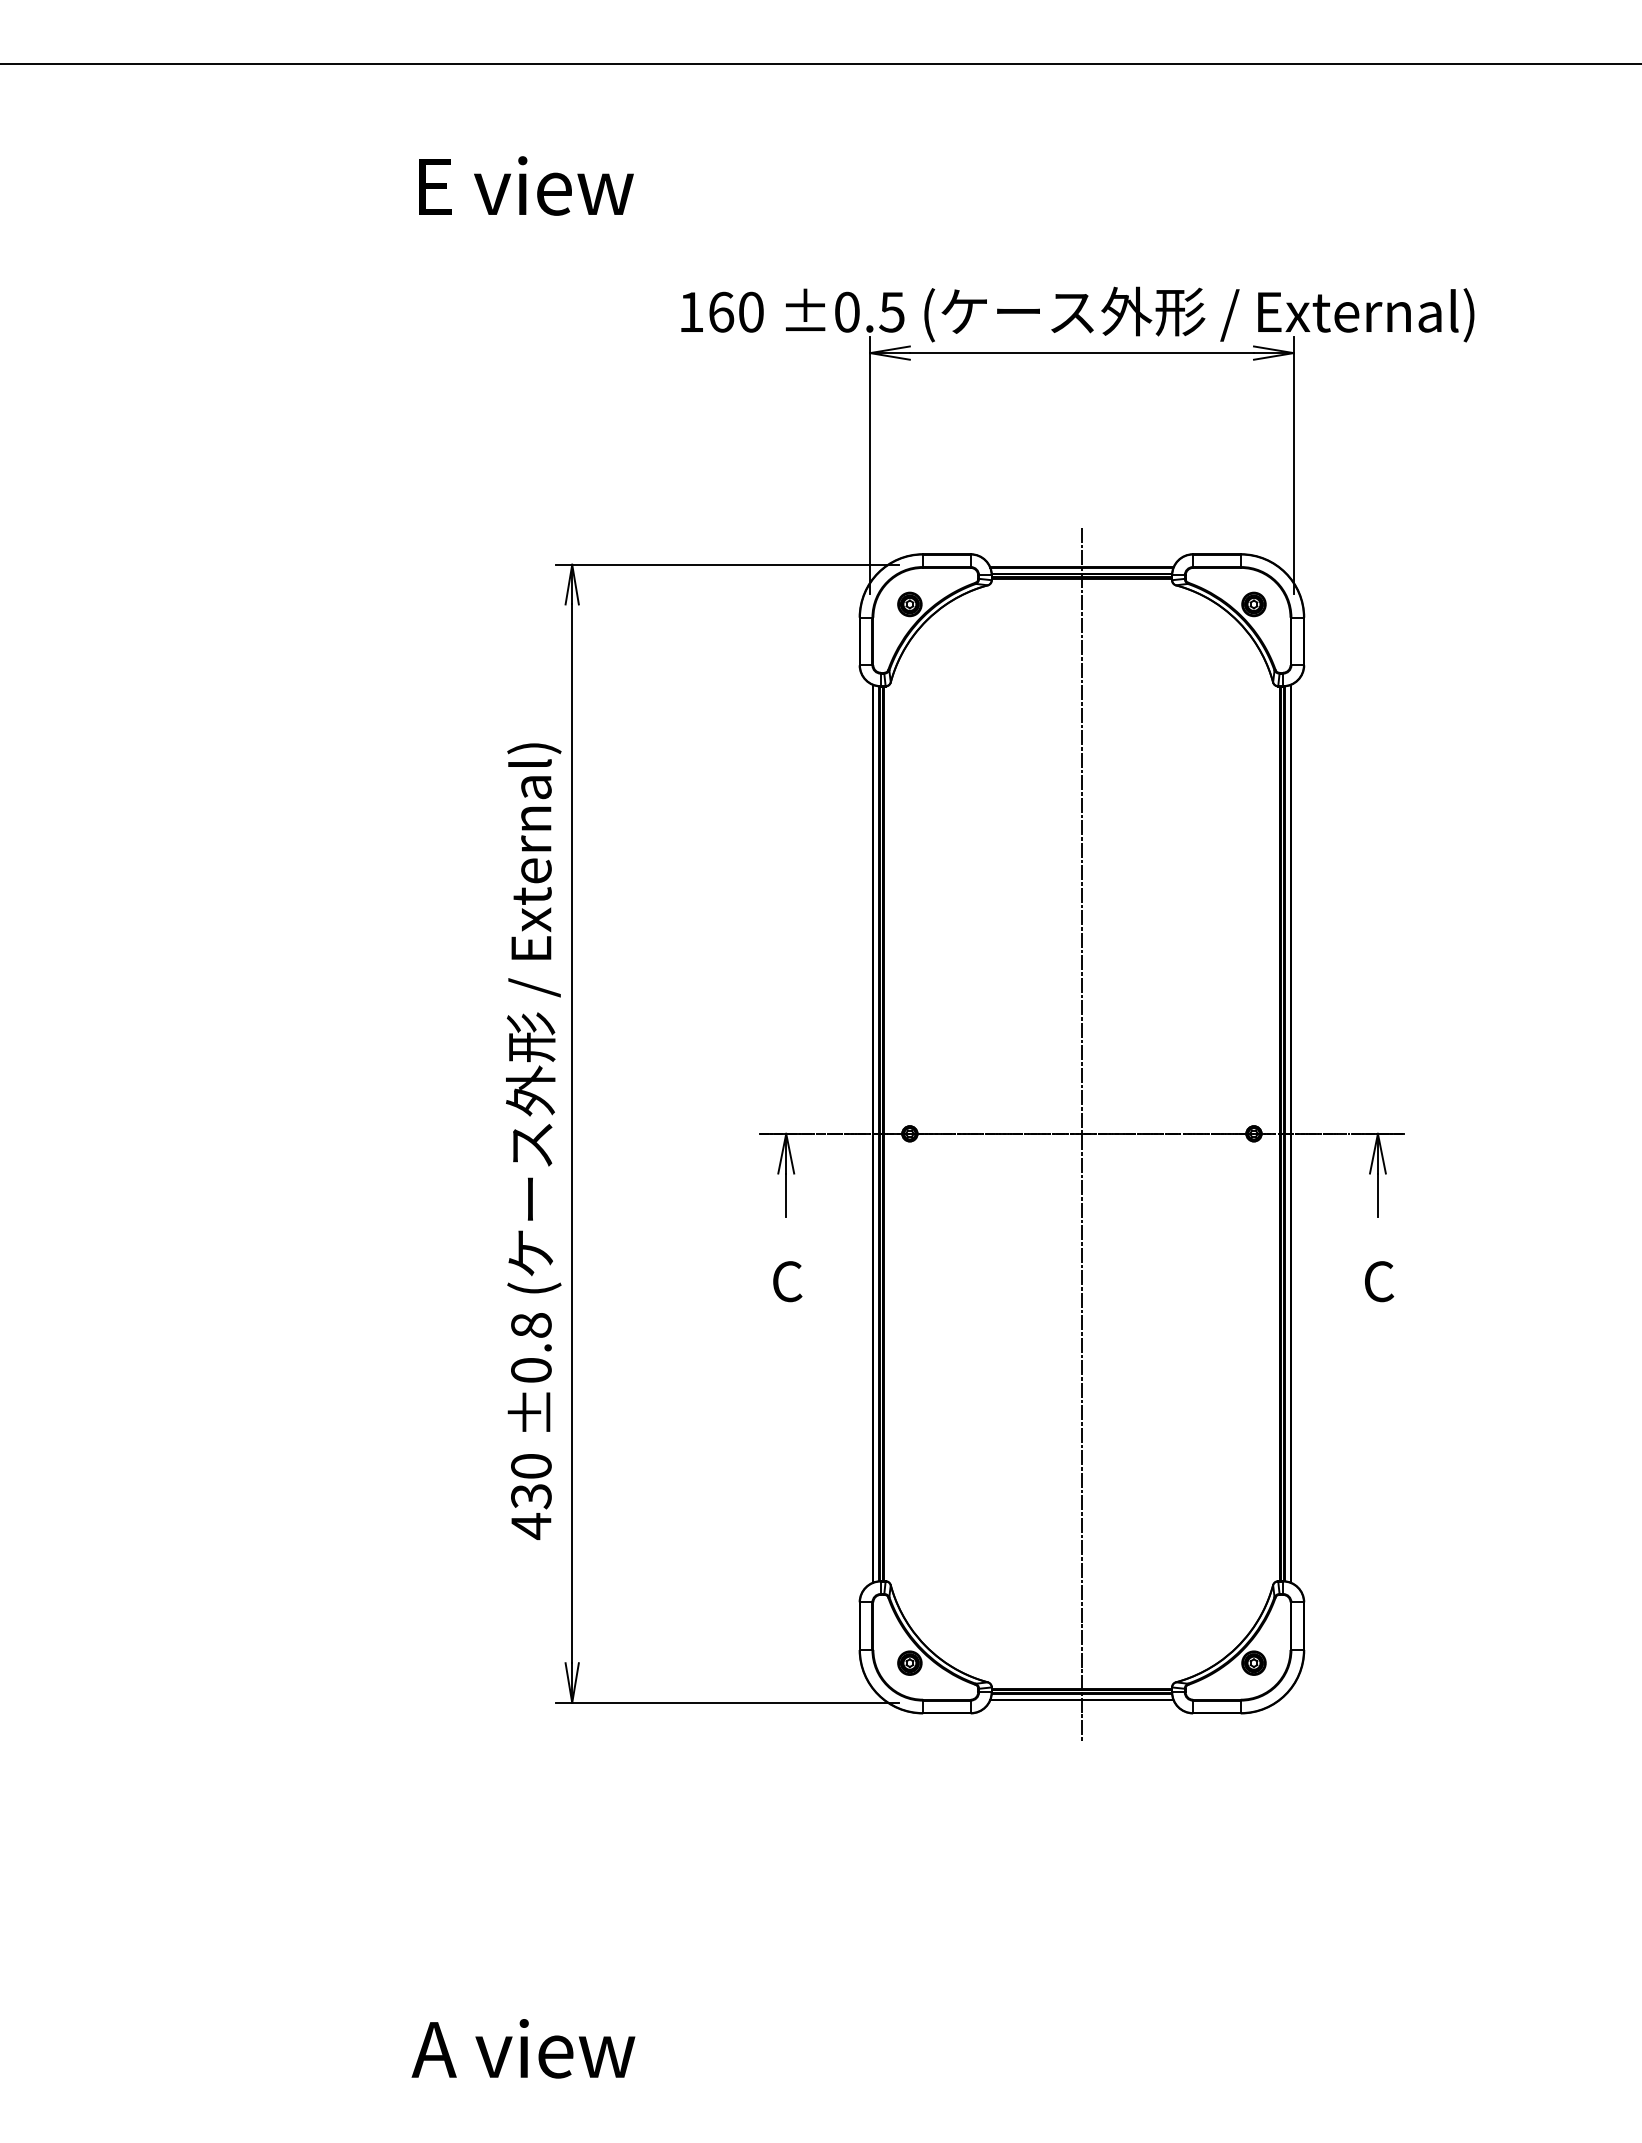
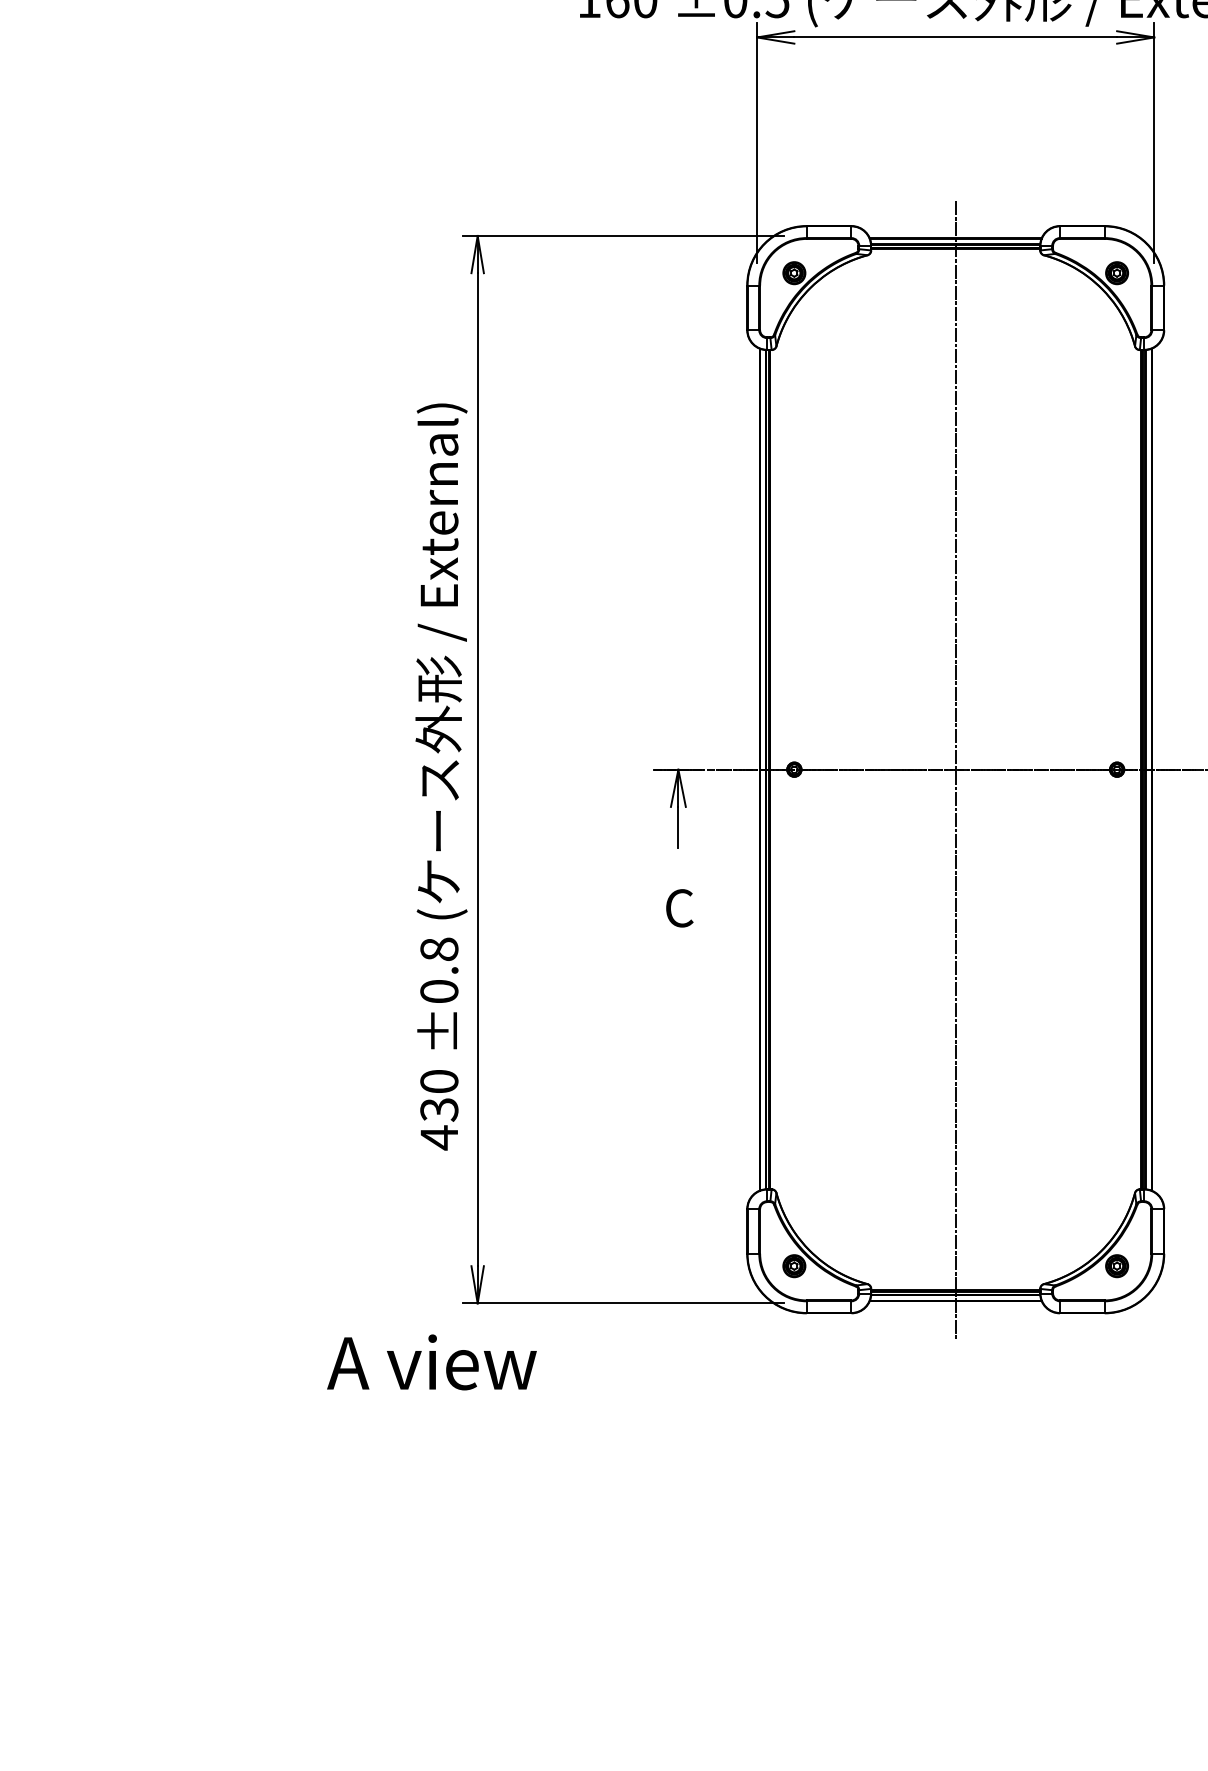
text: (523, 2048) -> (431, 1362), moved

